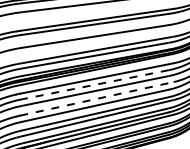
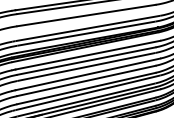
line: (95, 84) -> (86, 60), dashed -> solid
line: (96, 98) -> (87, 74), dashed -> solid

